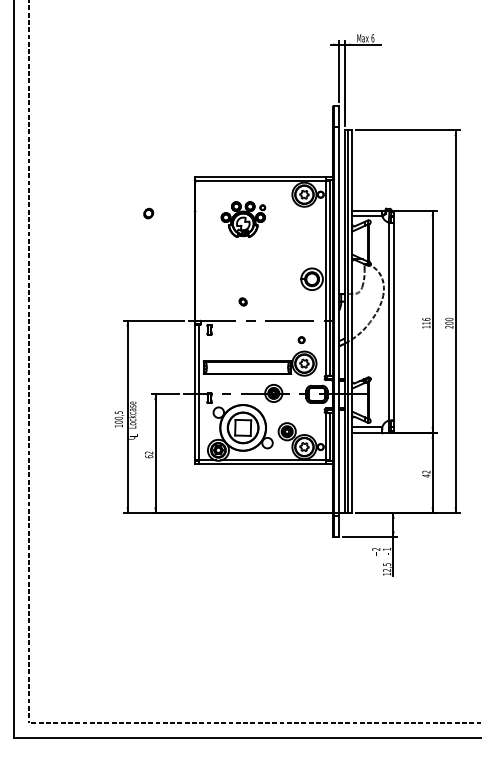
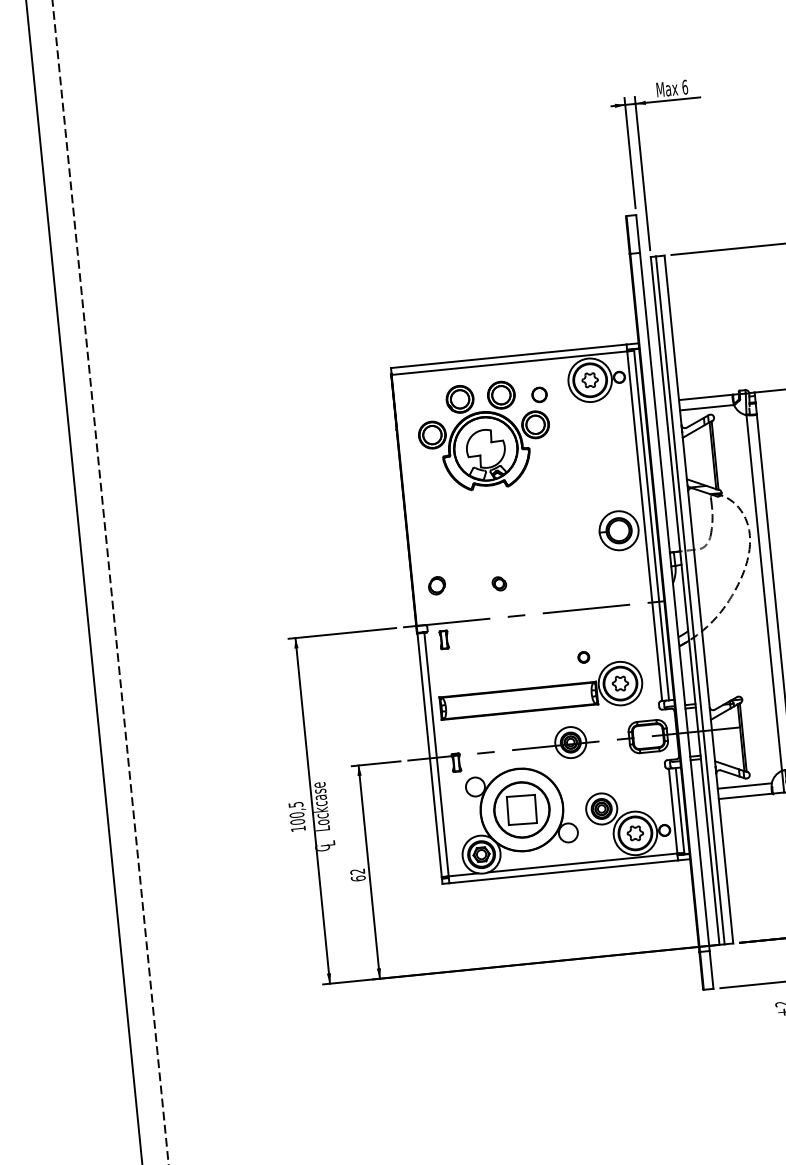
part: (148, 213) -> (436, 585), moved
part: (243, 219) -> (485, 435), size x1.67
part: (301, 340) -> (583, 658), moved

